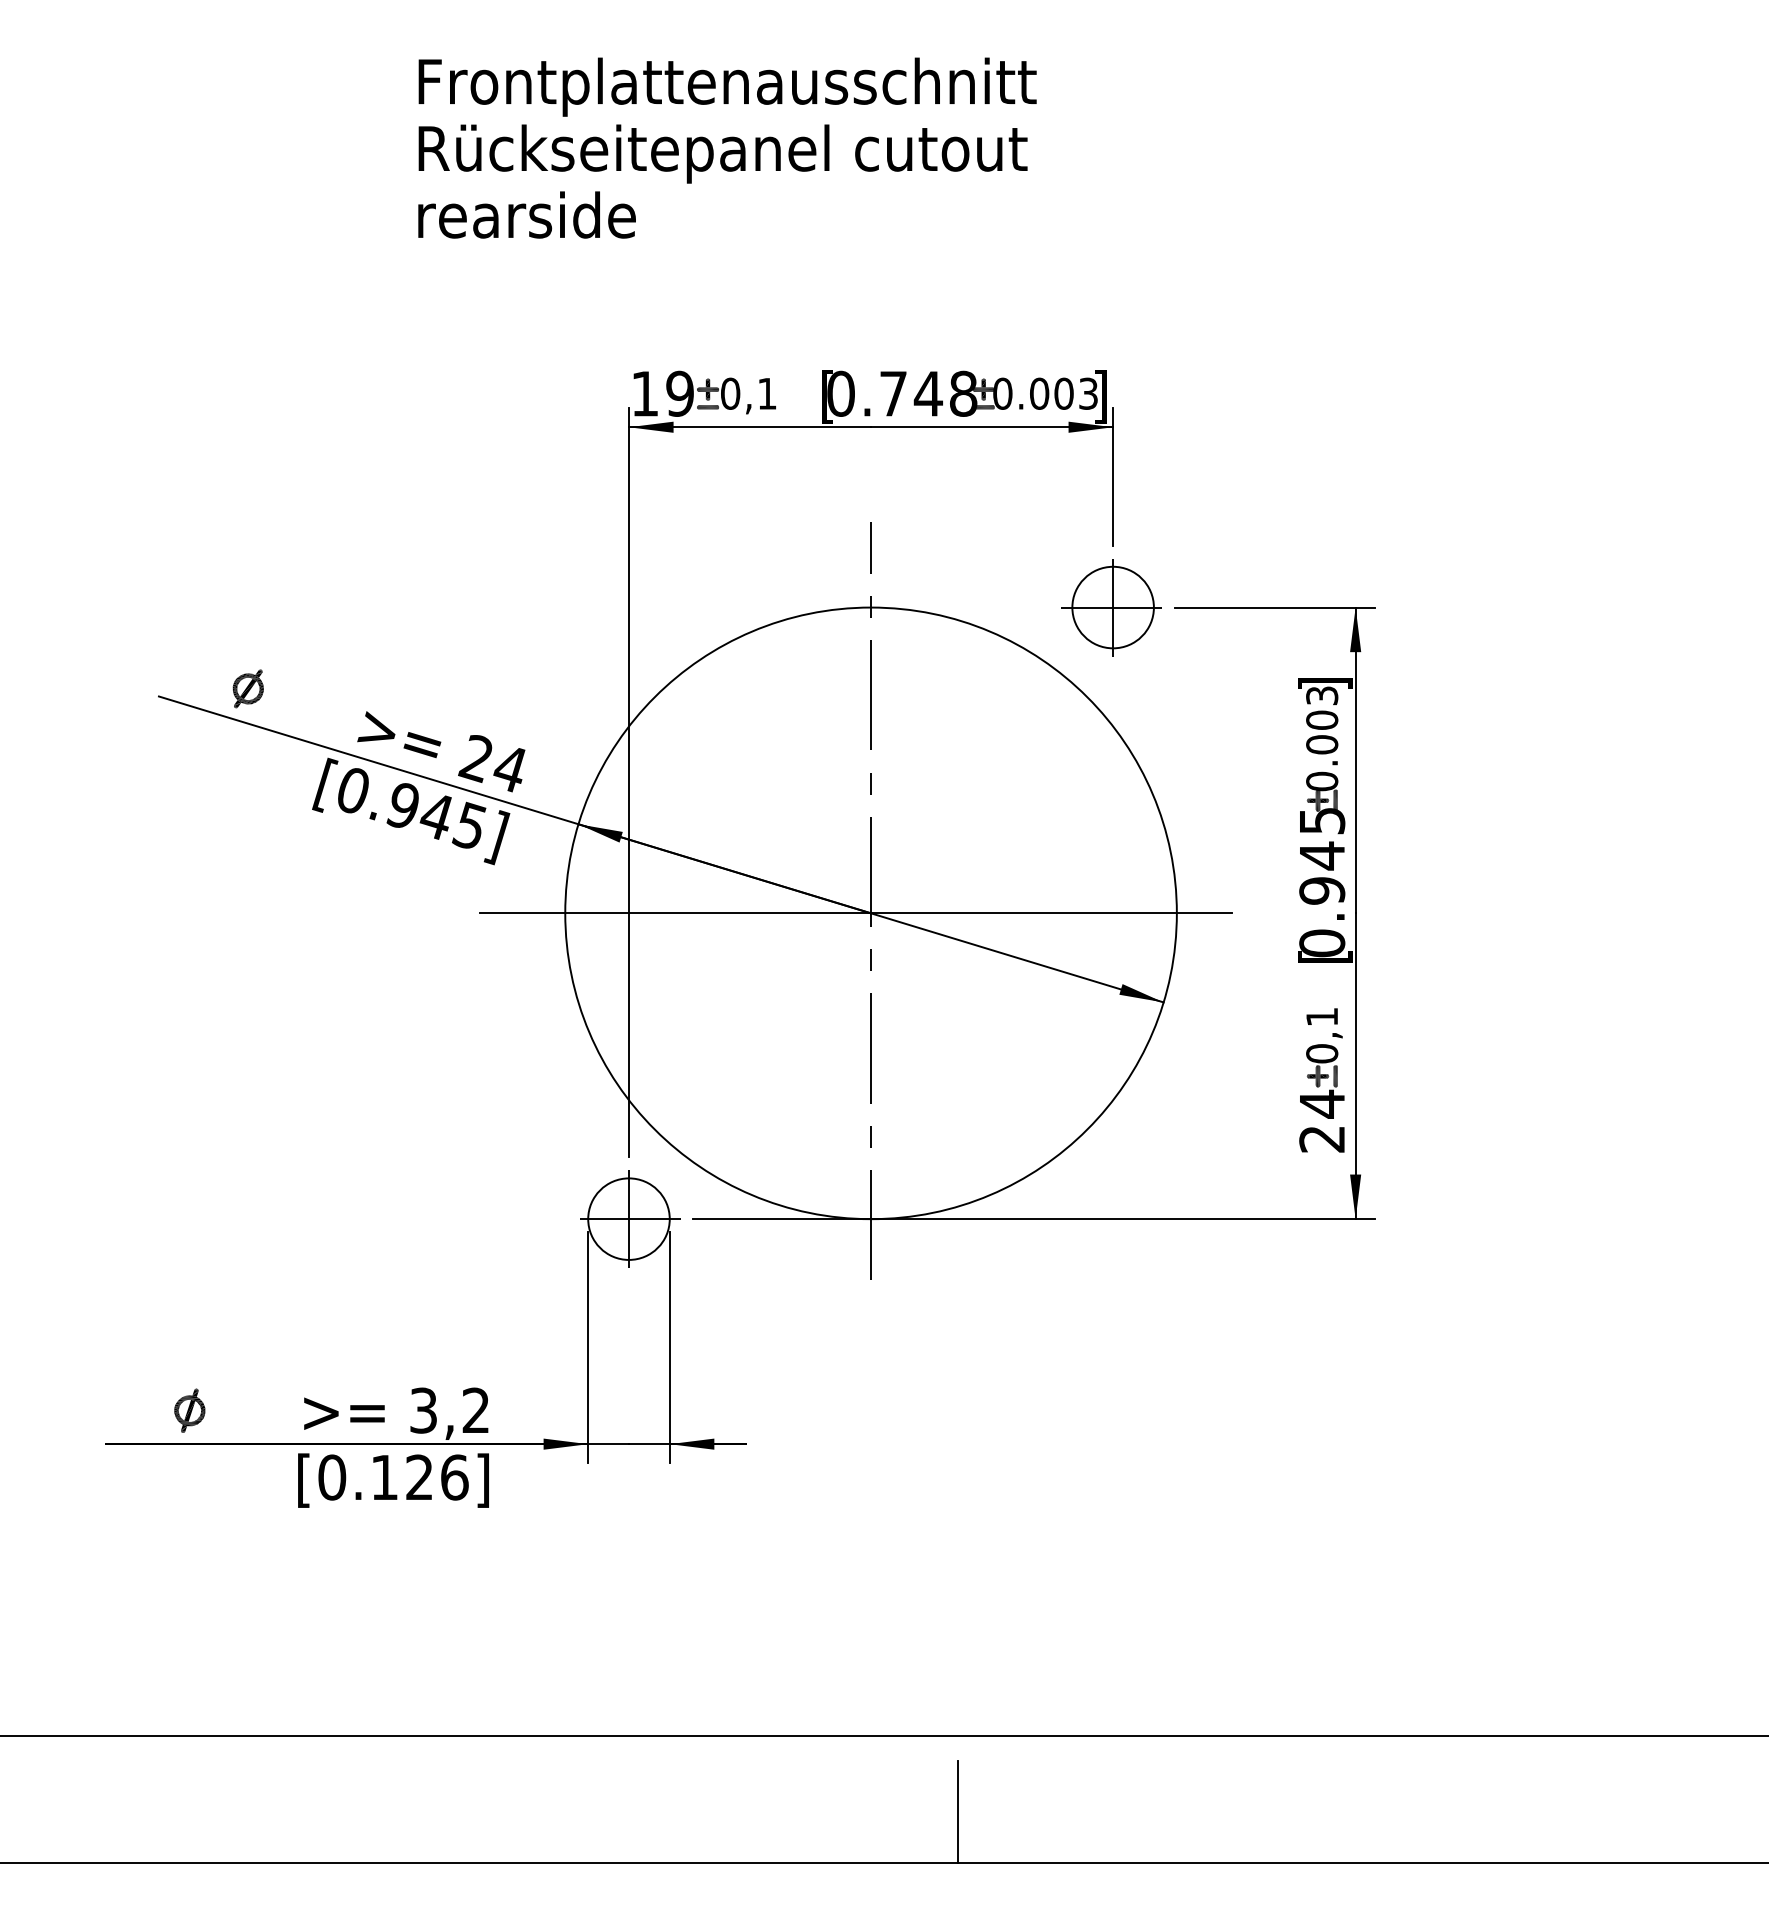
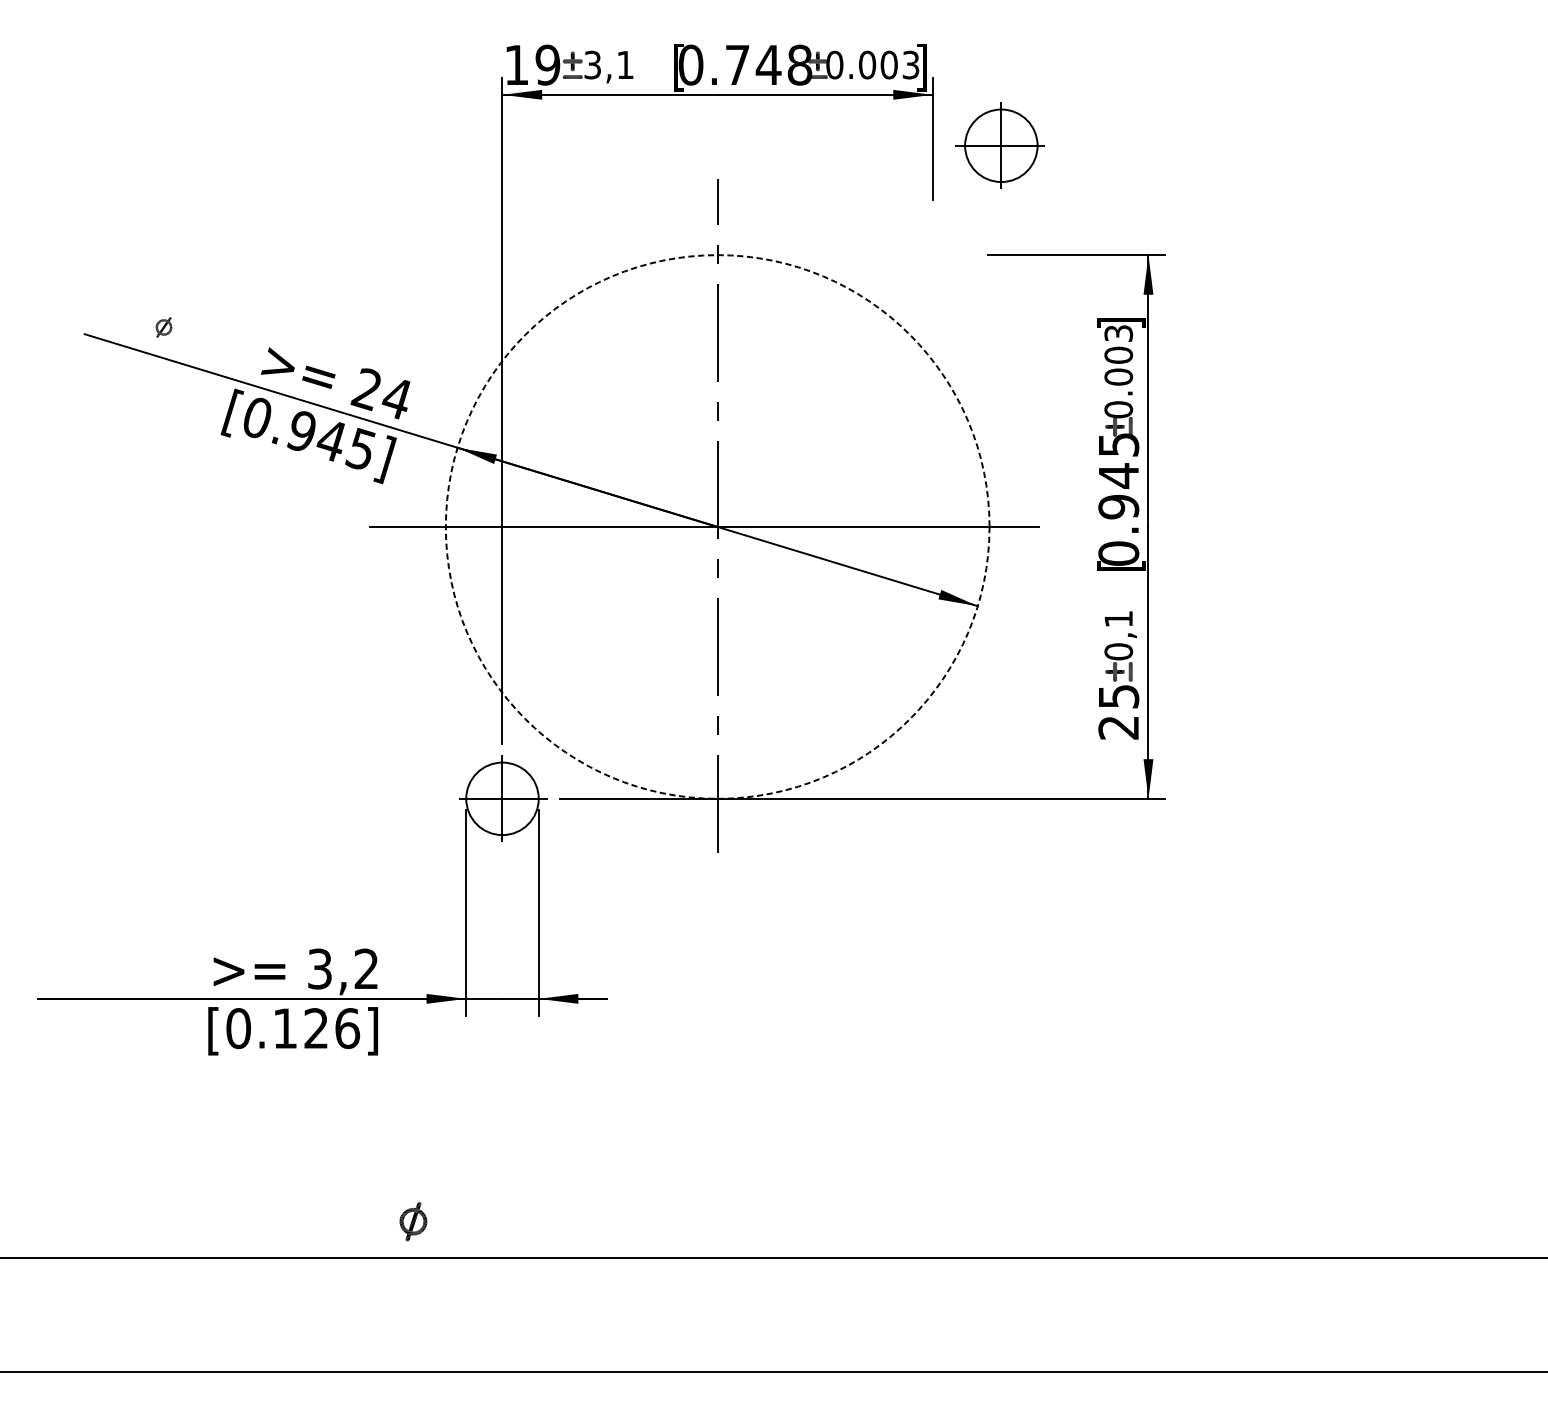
text: (730, 393) -> (592, 64), 0,1 -> 3,1
part: (1111, 607) -> (999, 145), moved
part: (247, 688) -> (163, 327), size x0.6
circle: (870, 913) -> (717, 527), solid -> dashed
text: (1322, 1103) -> (1119, 696), 24 -> 25
part: (189, 1410) -> (413, 1221), moved
line: (958, 1812) -> (795, 1326), removed

